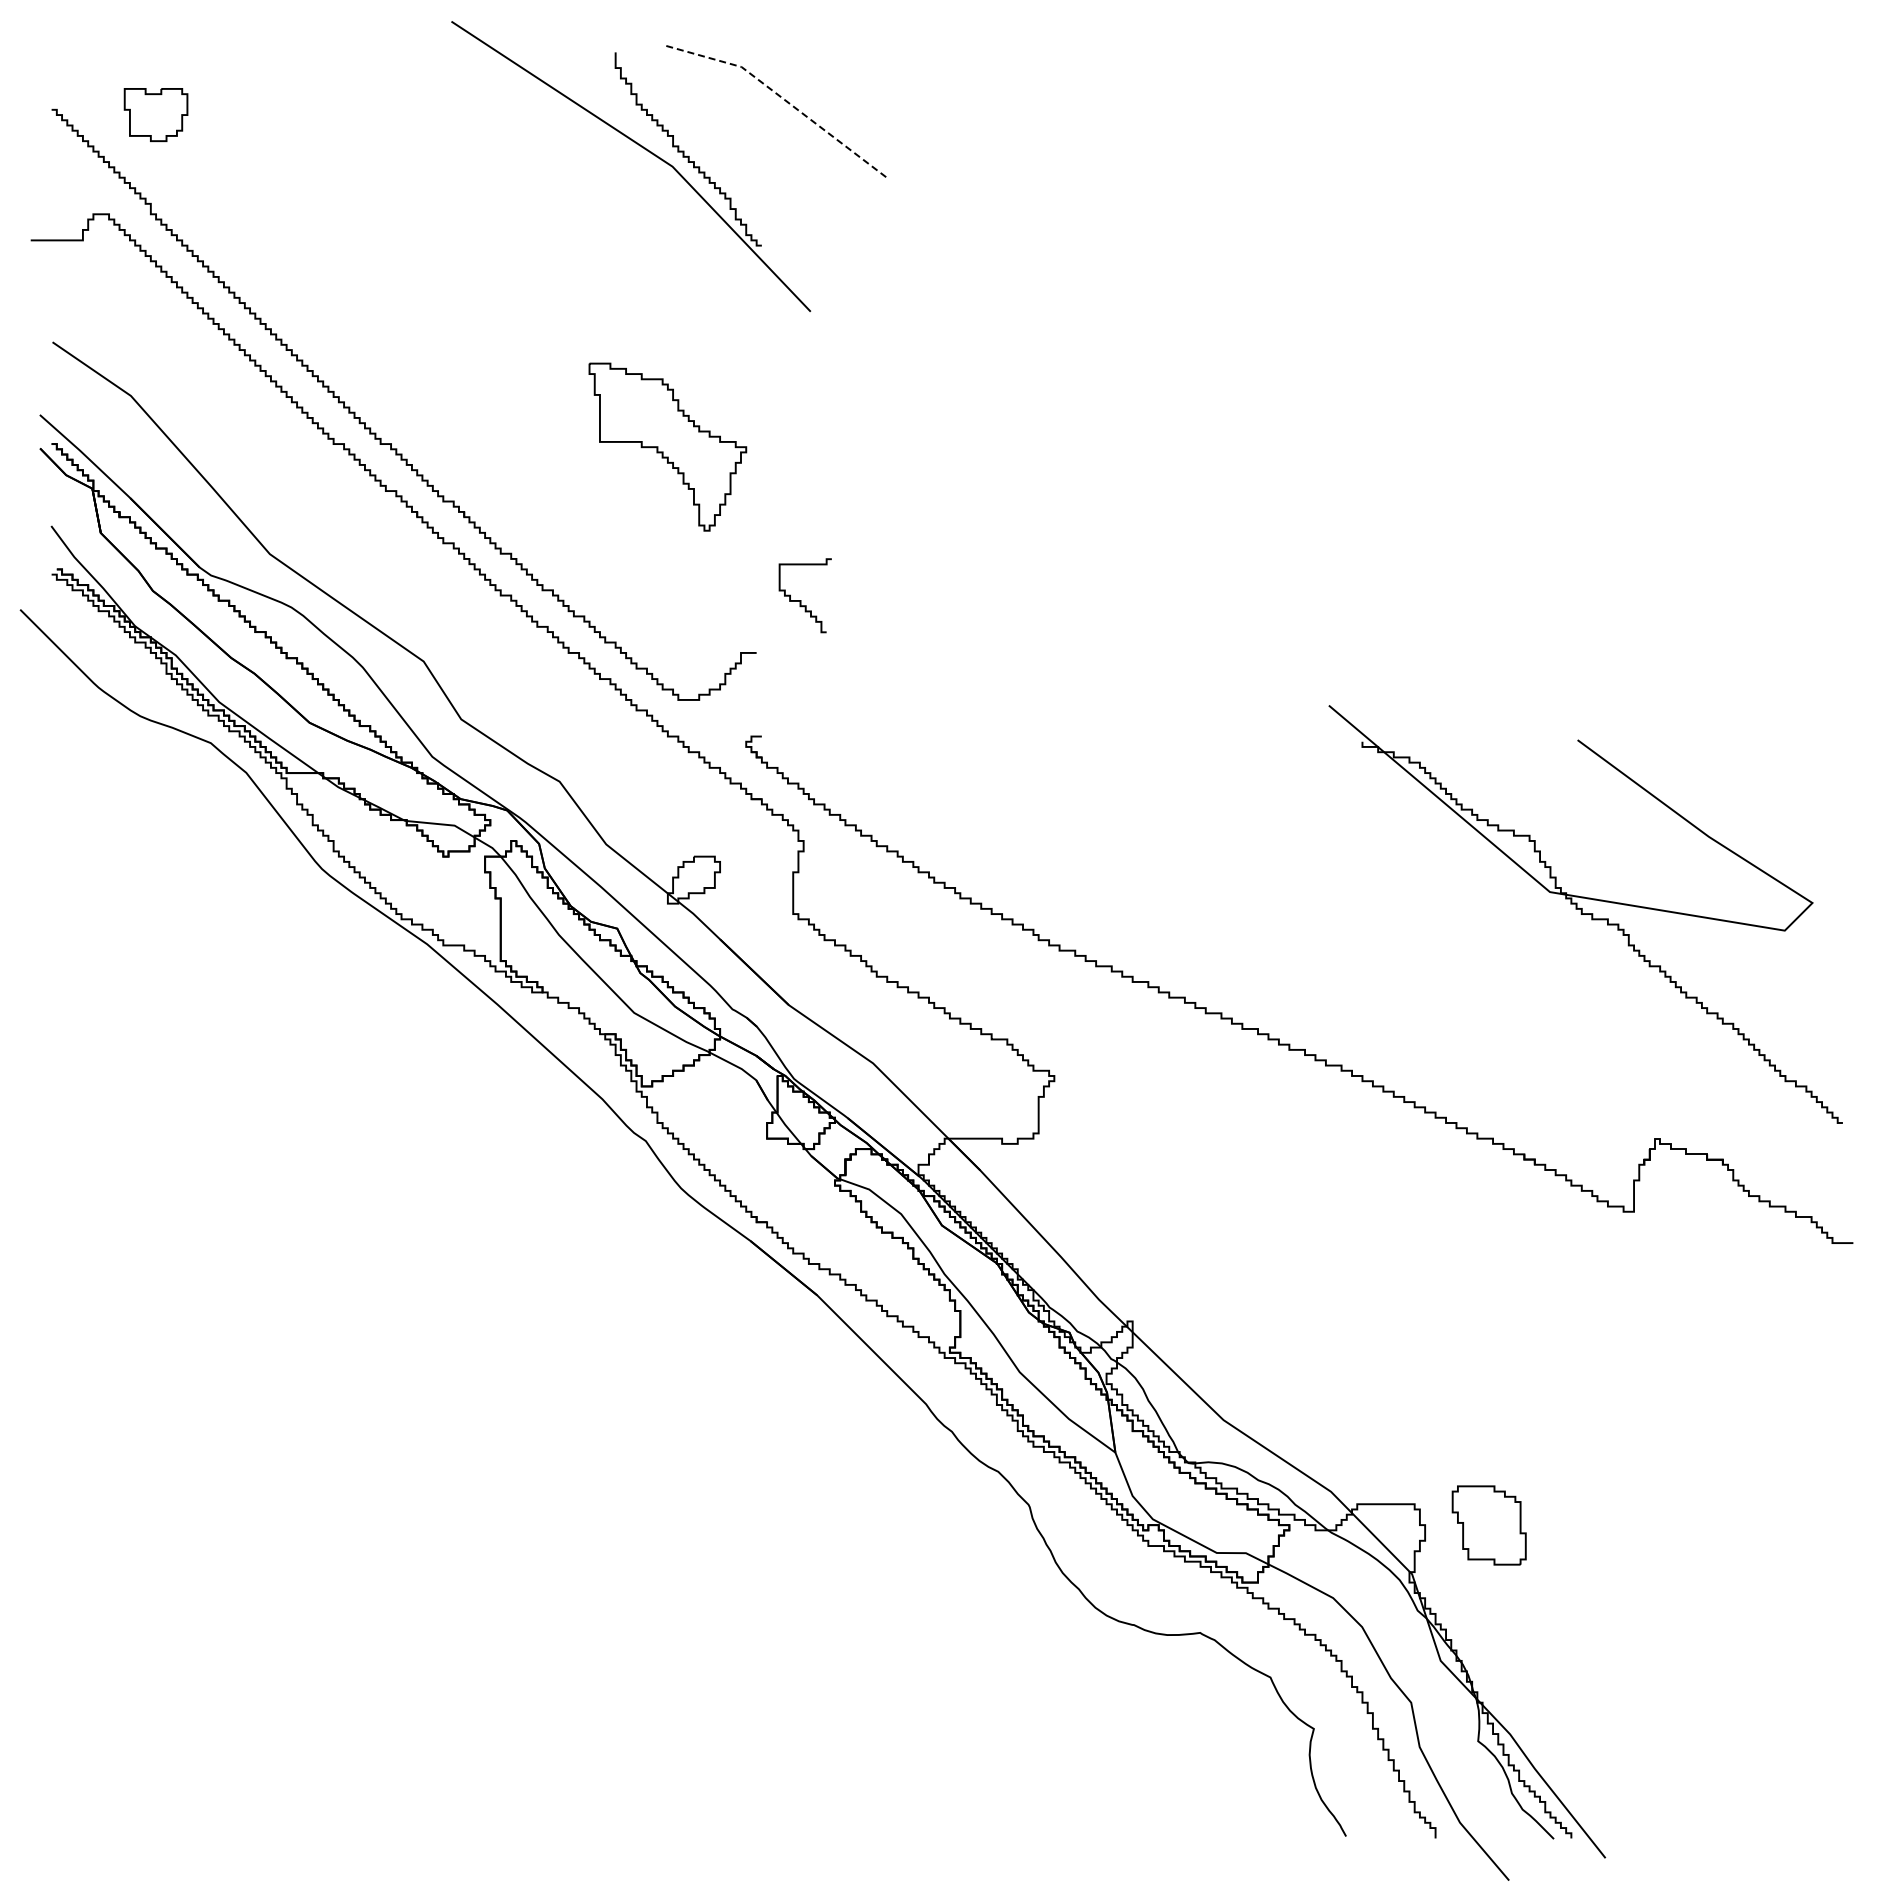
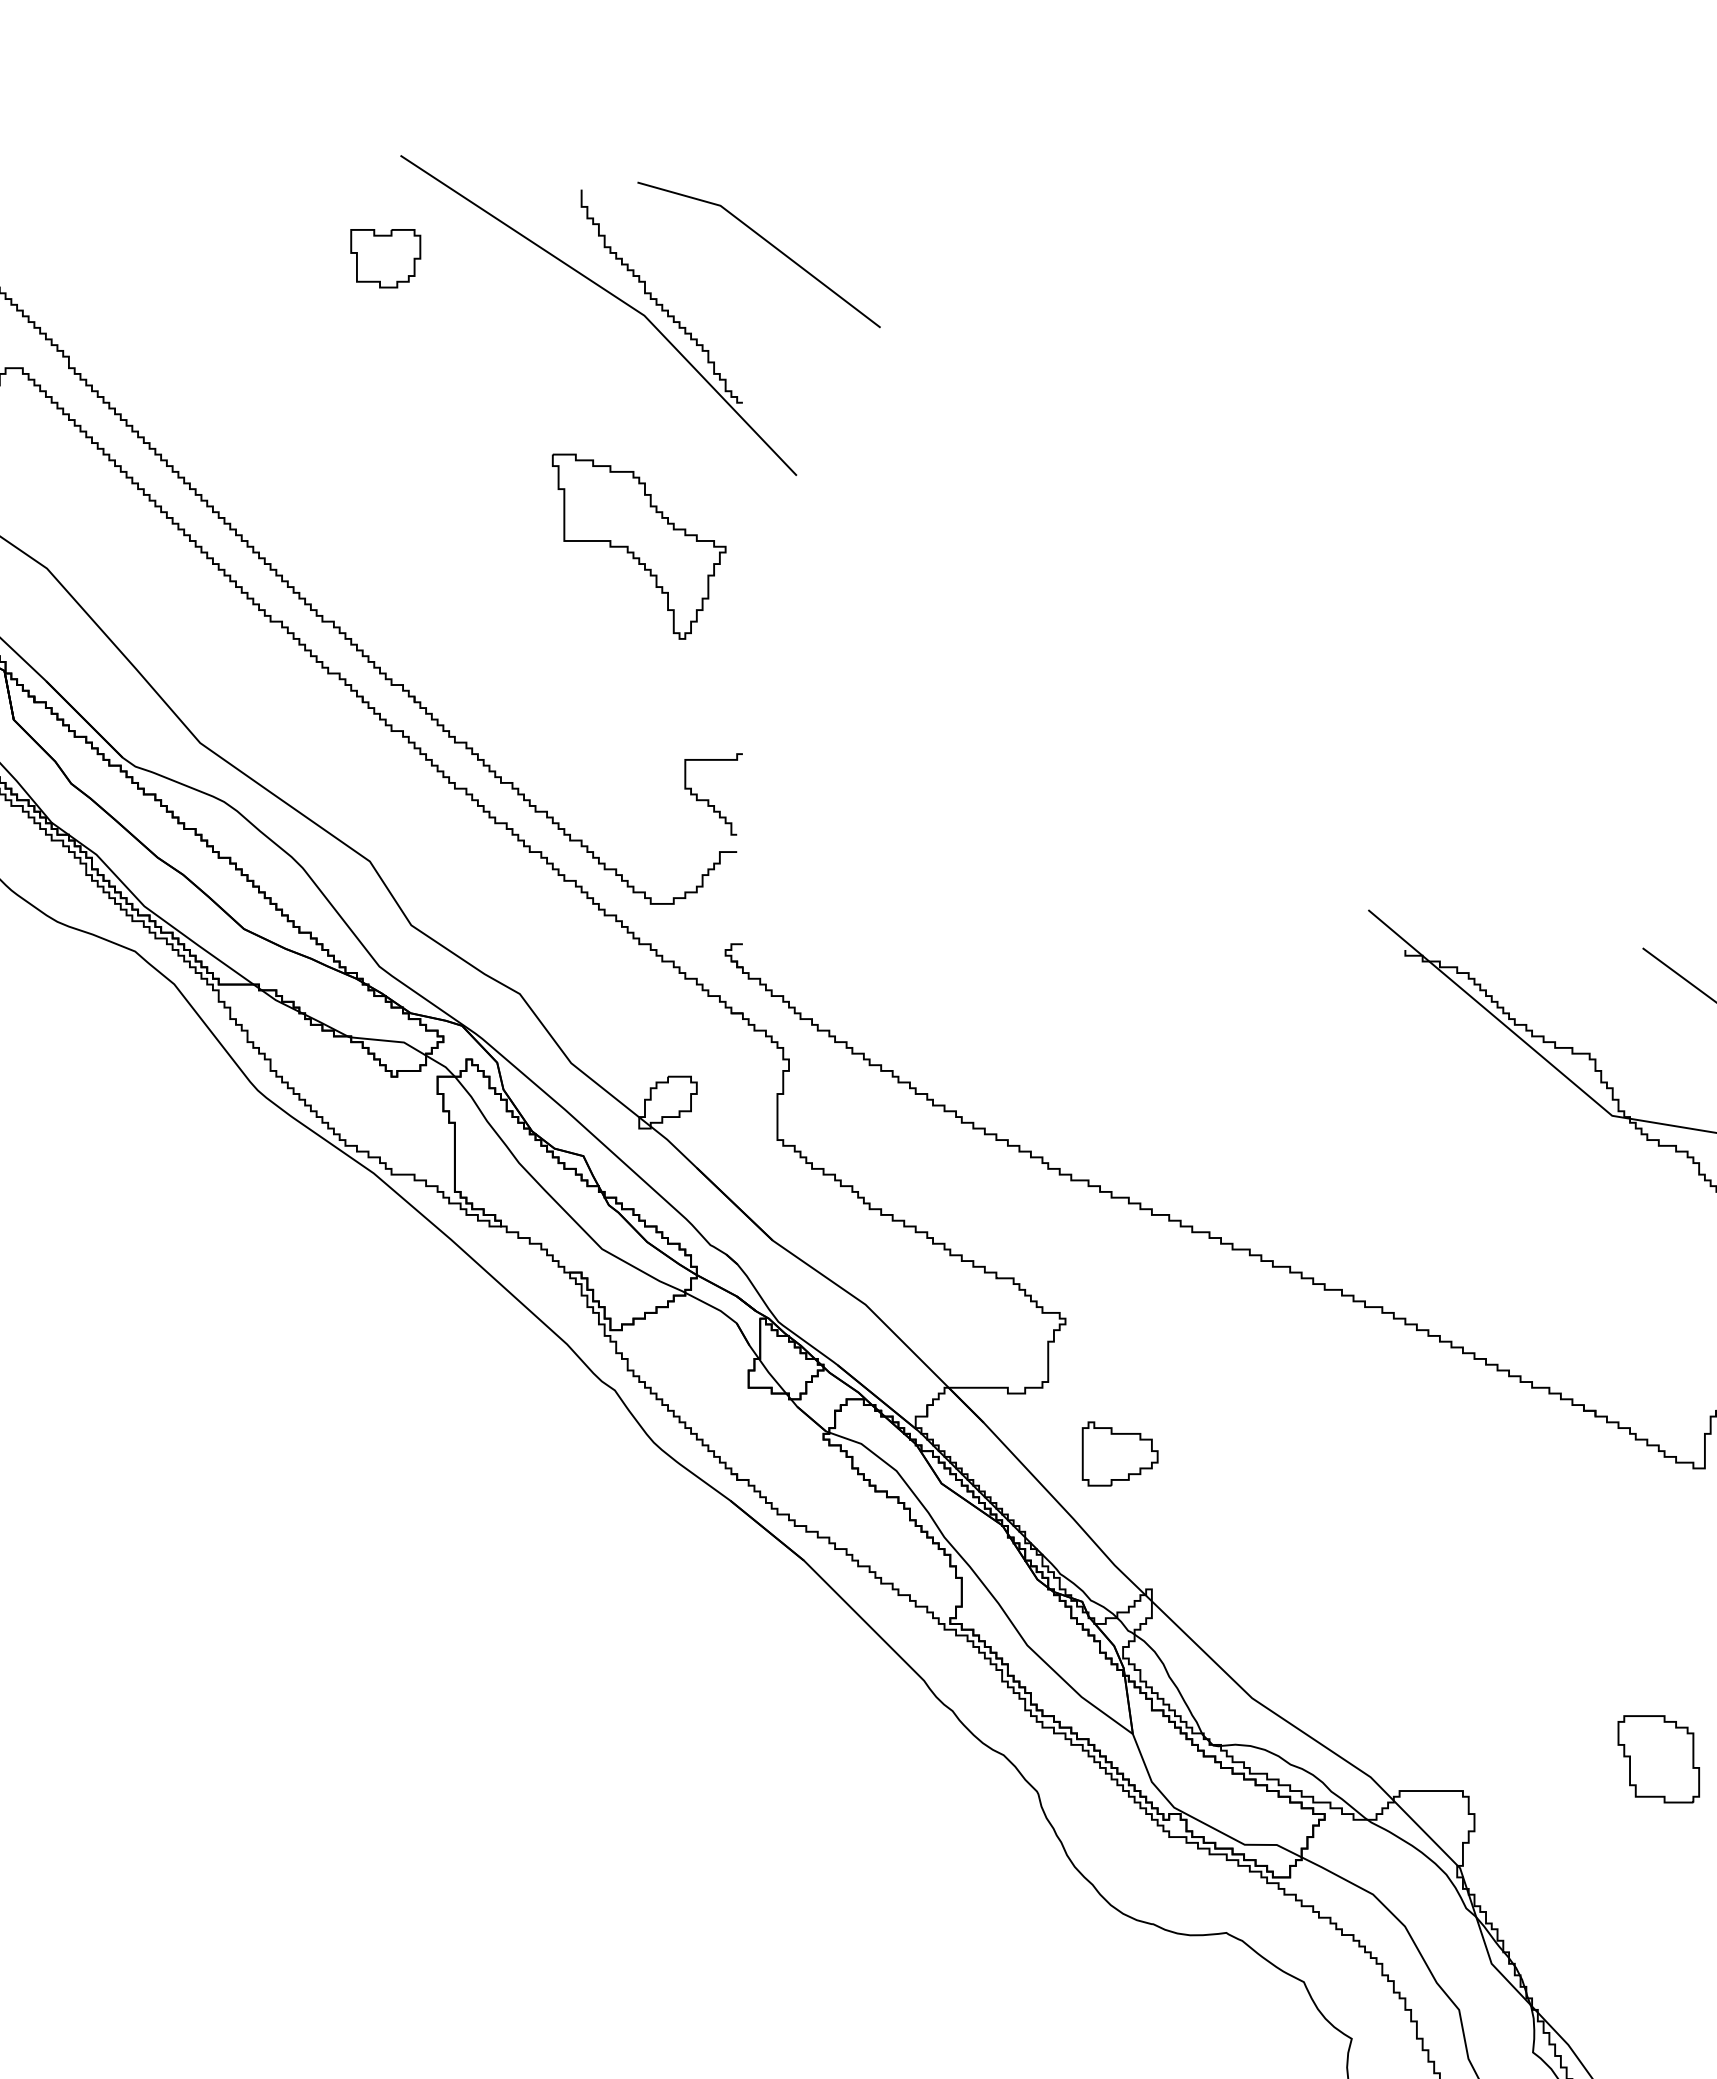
line: (782, 98) -> (765, 240), dashed -> solid
part: (155, 115) -> (385, 259), moved
part: (667, 446) -> (638, 546), moved
curve: (801, 600) -> (709, 799), moved
part: (1103, 1198) -> (1119, 1453), added
part: (1488, 1525) -> (1657, 1759), moved

